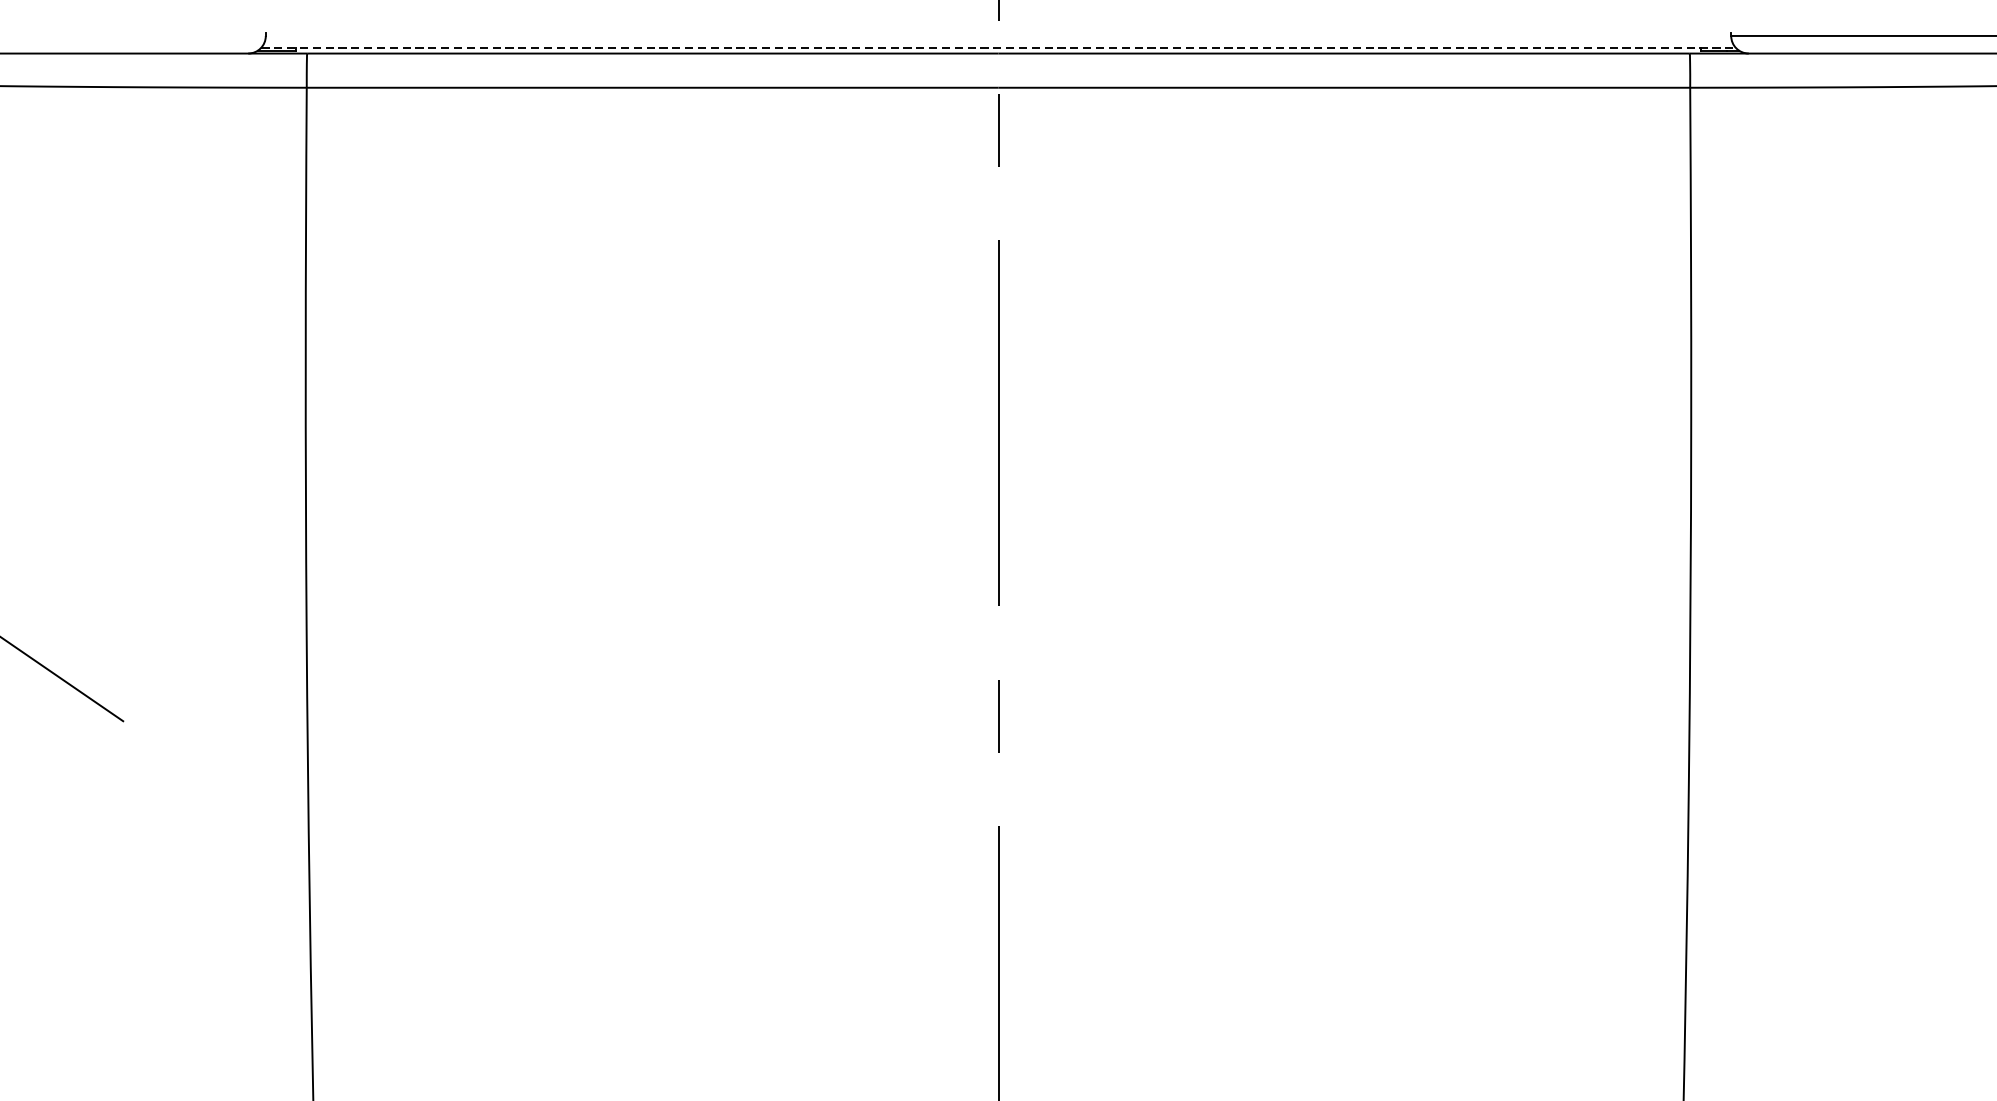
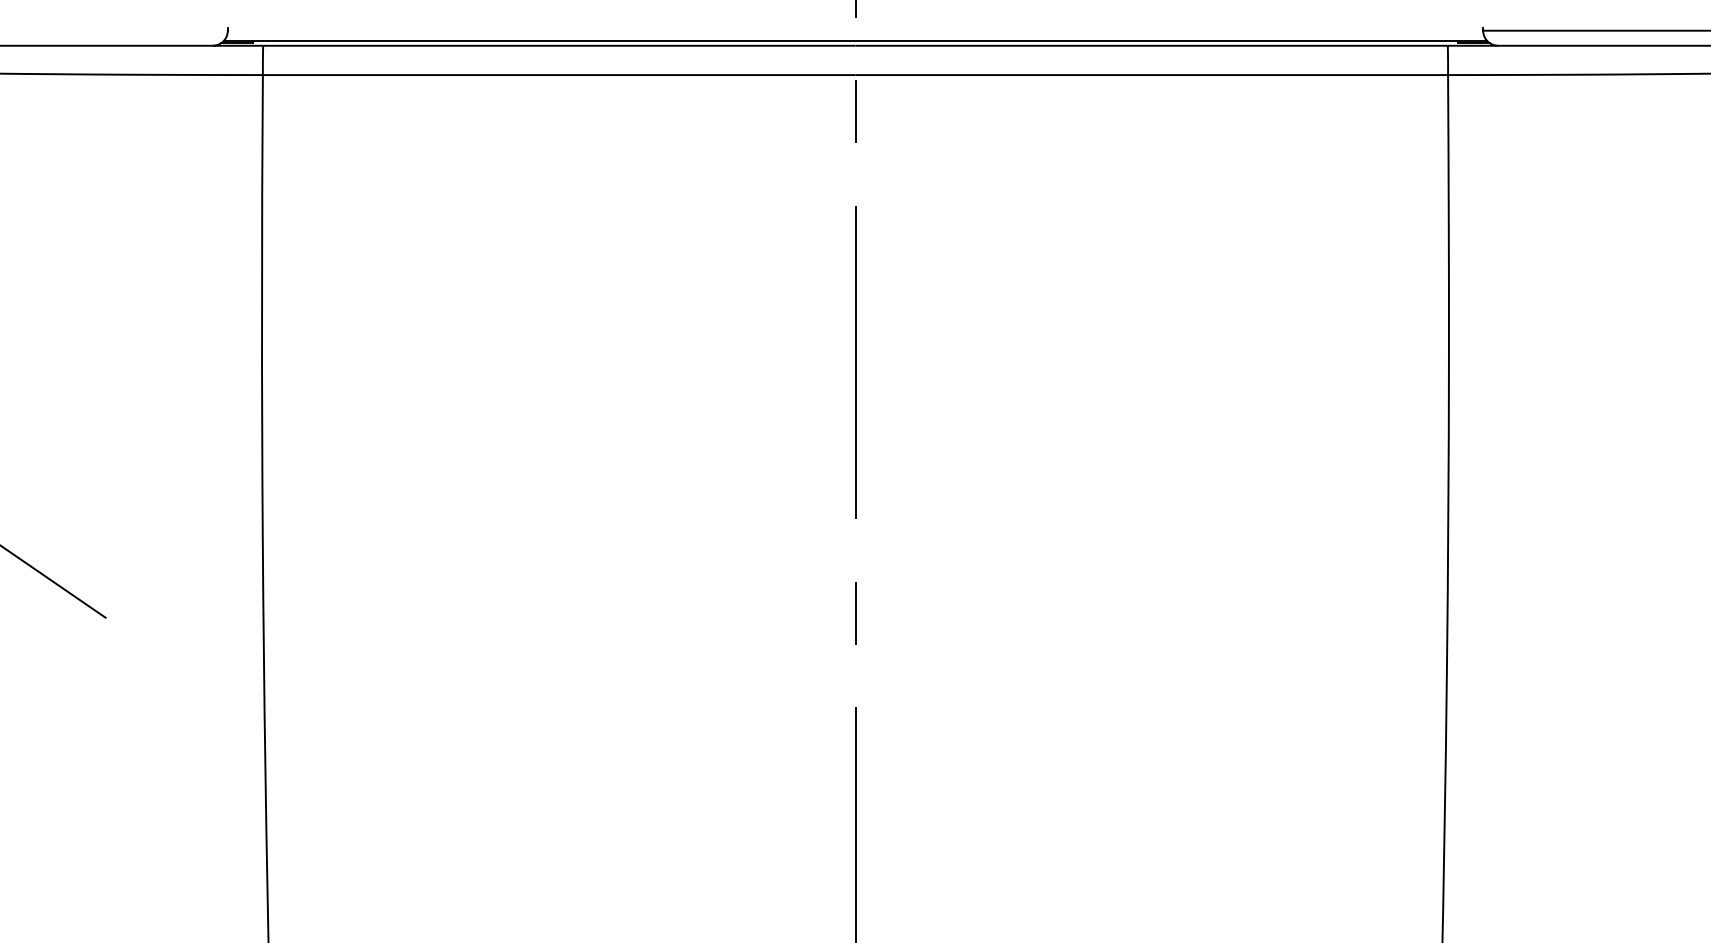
line: (999, 47) -> (856, 40), dashed -> solid

